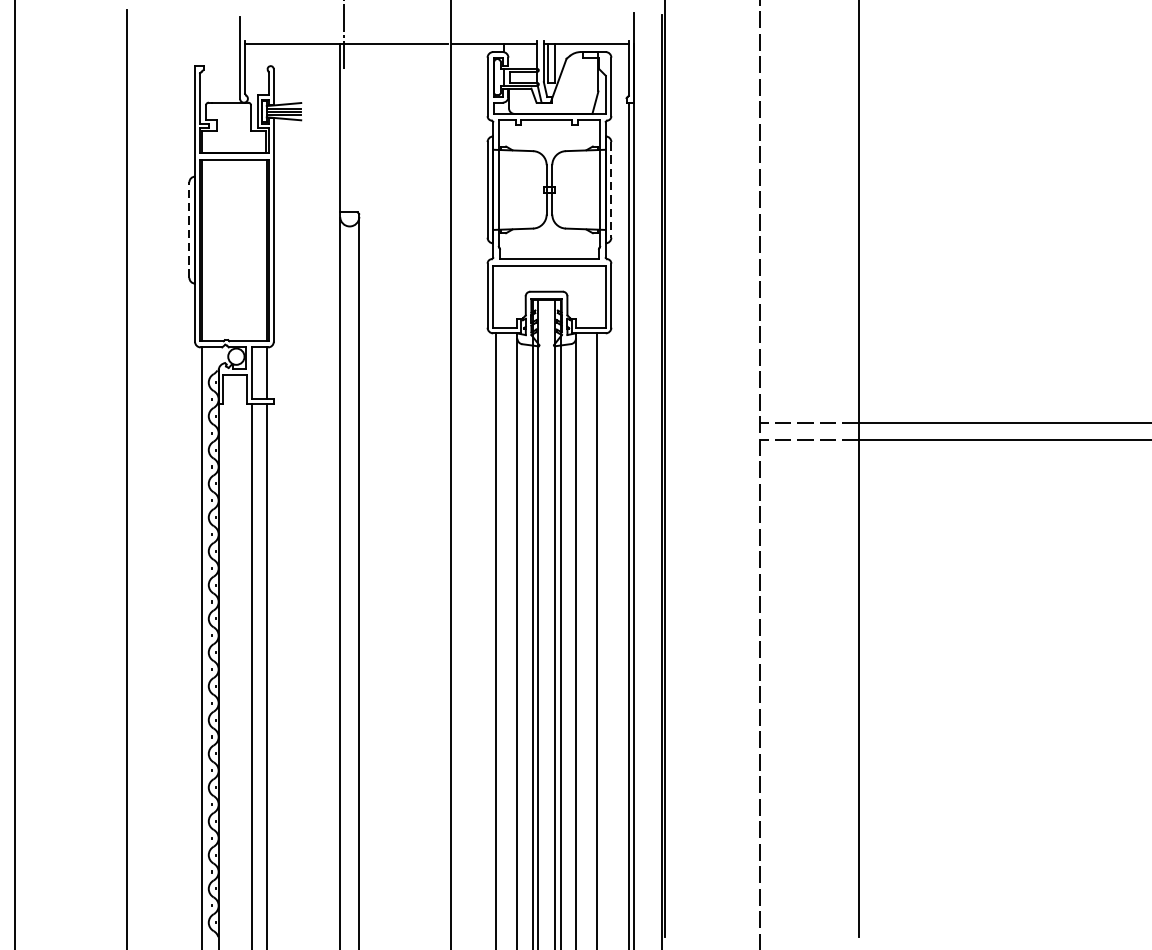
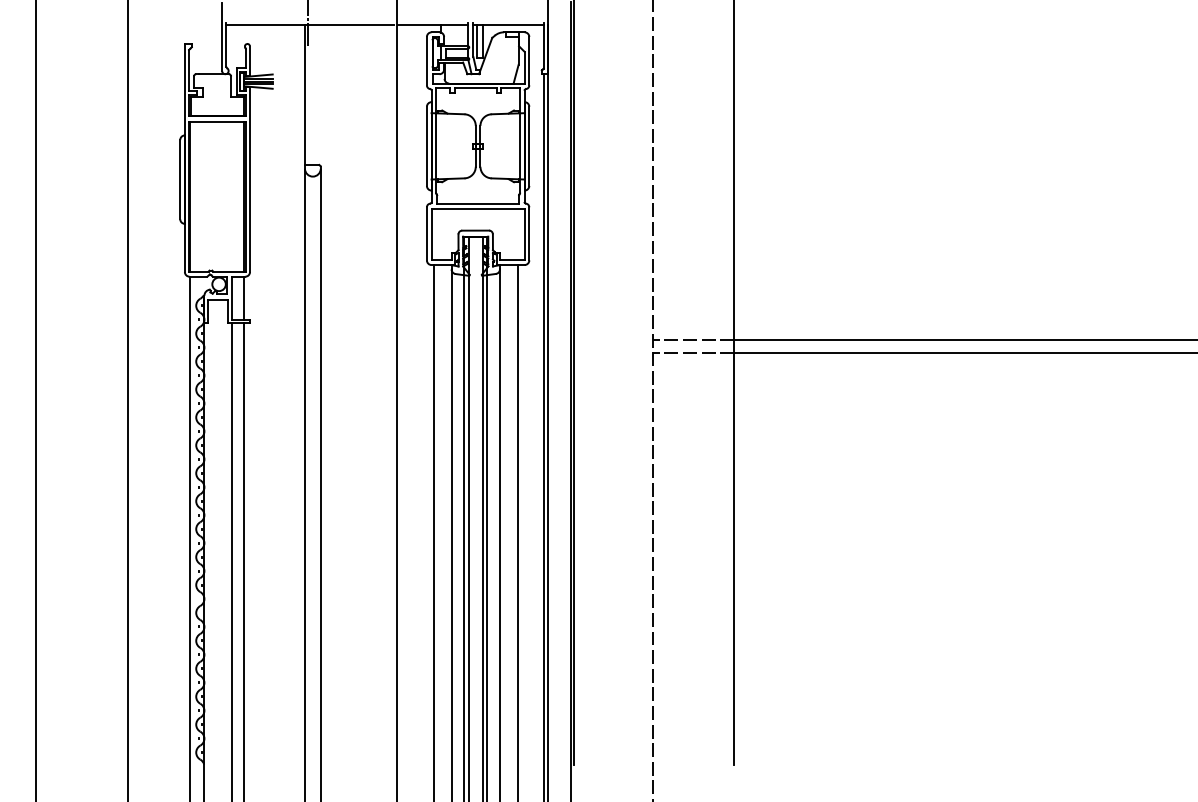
line: (611, 190) -> (529, 146), dashed -> solid
line: (189, 229) -> (180, 179), dashed -> solid

